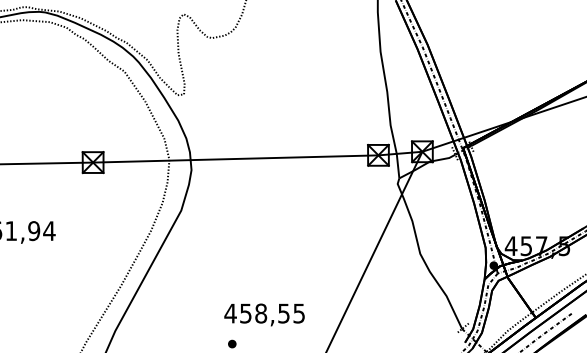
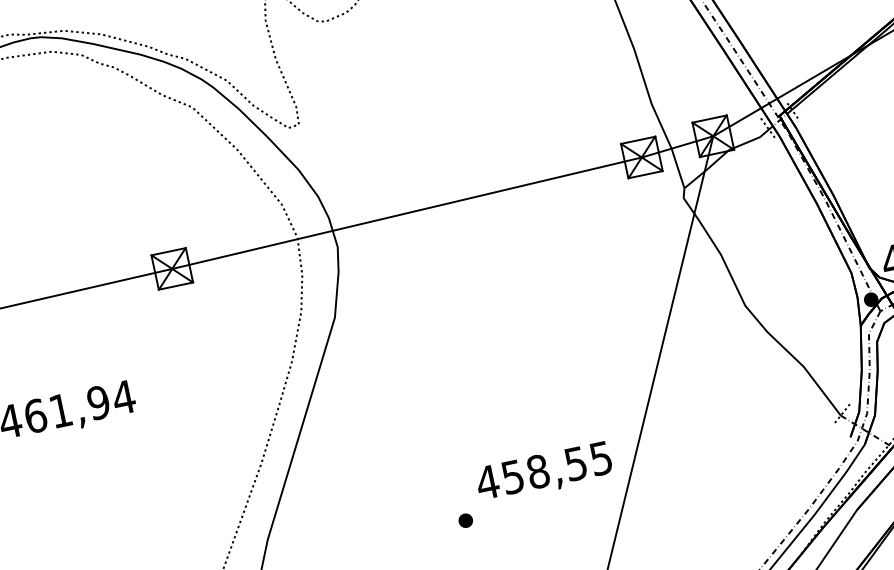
text: (264, 314) -> (544, 472), moved

